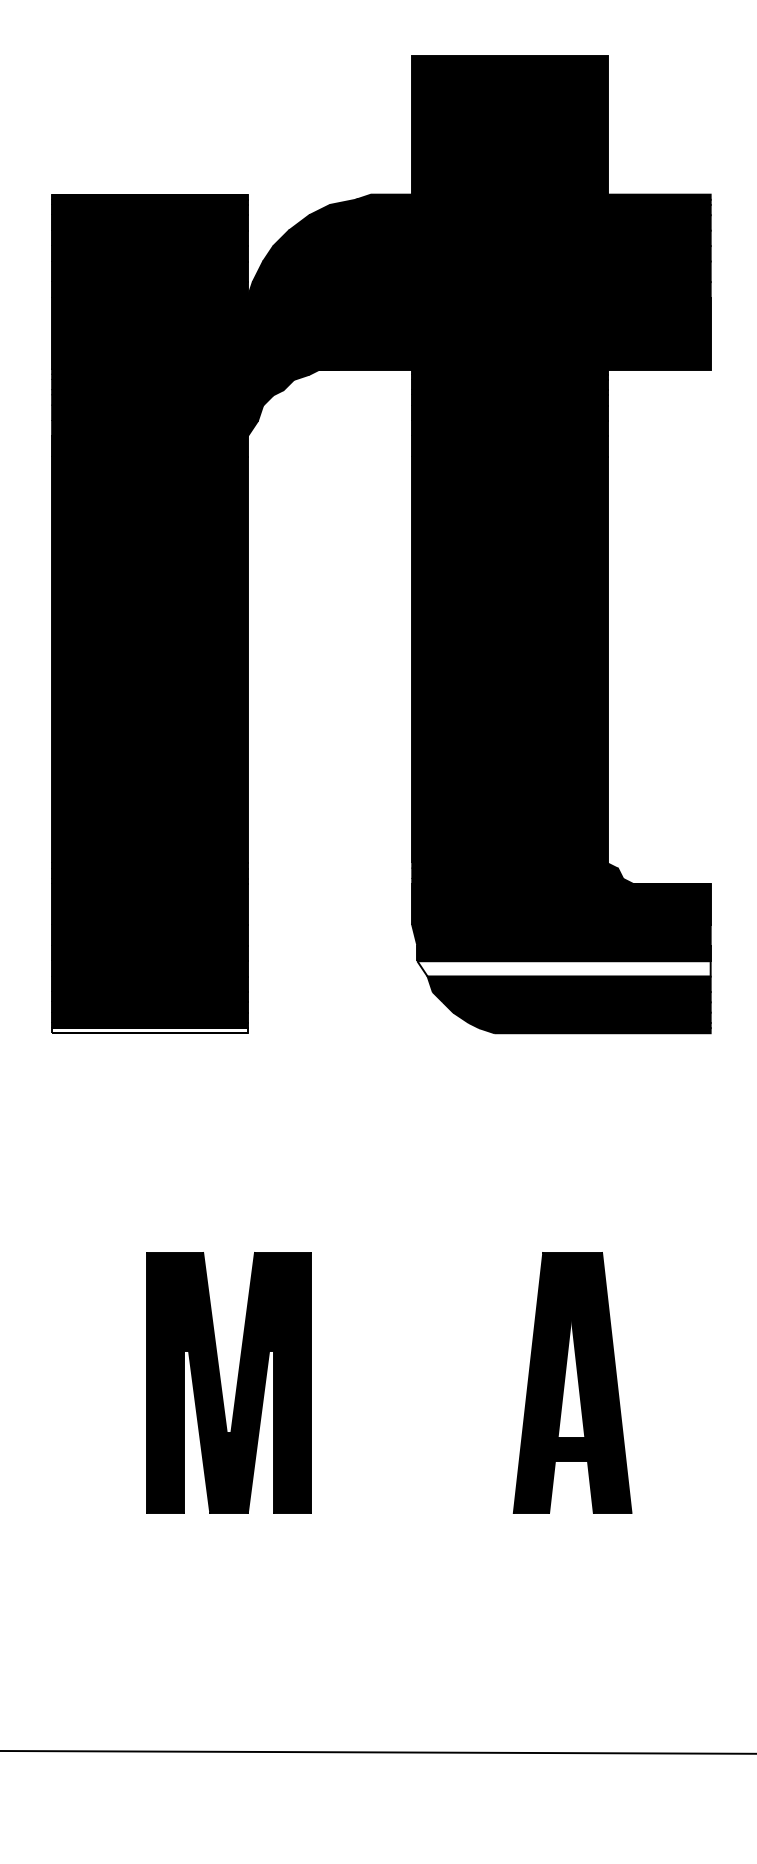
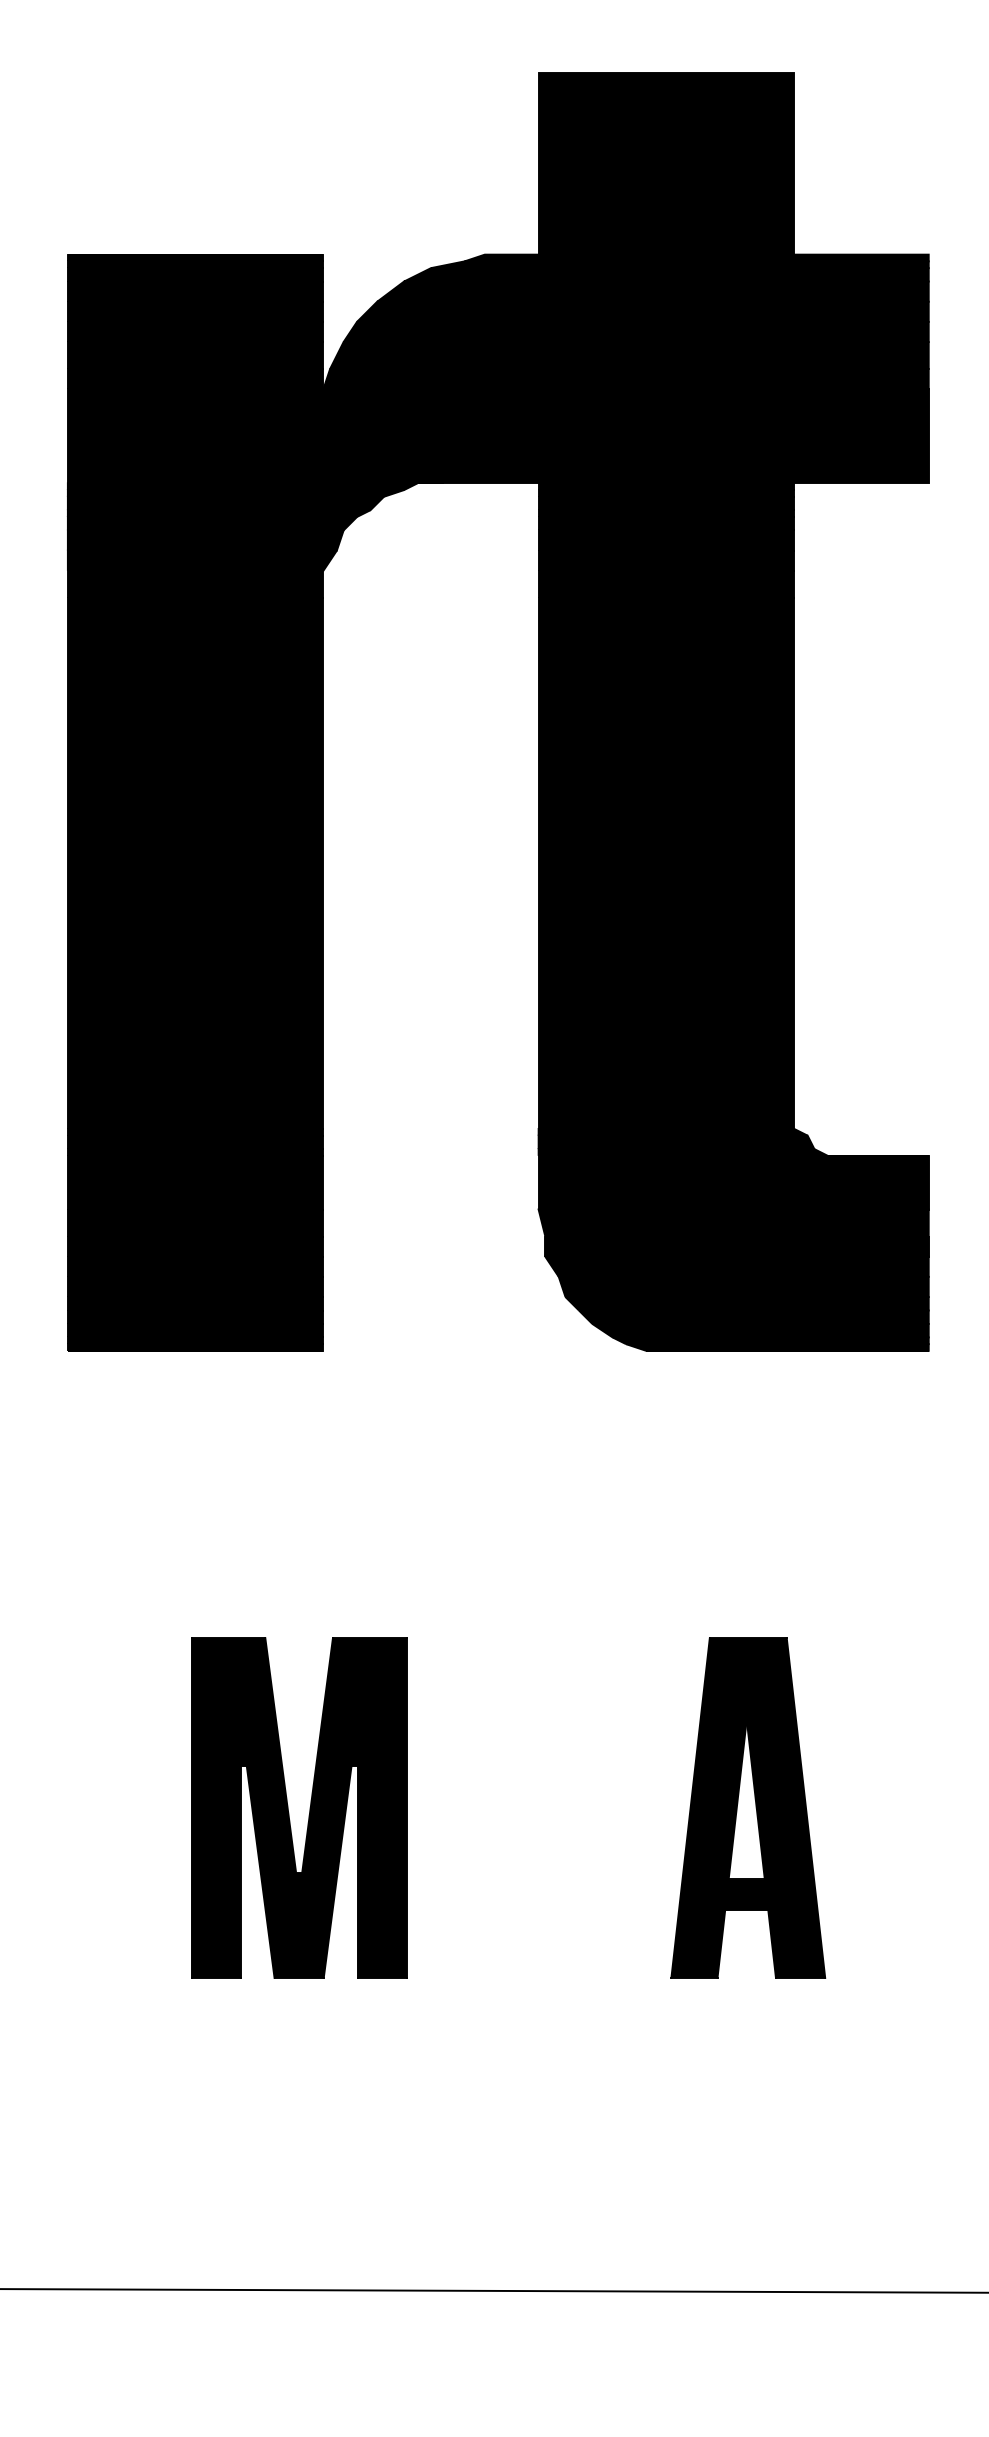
fill: (563, 968) -> (736, 1266), added
fill: (149, 1030) -> (195, 1347), added

